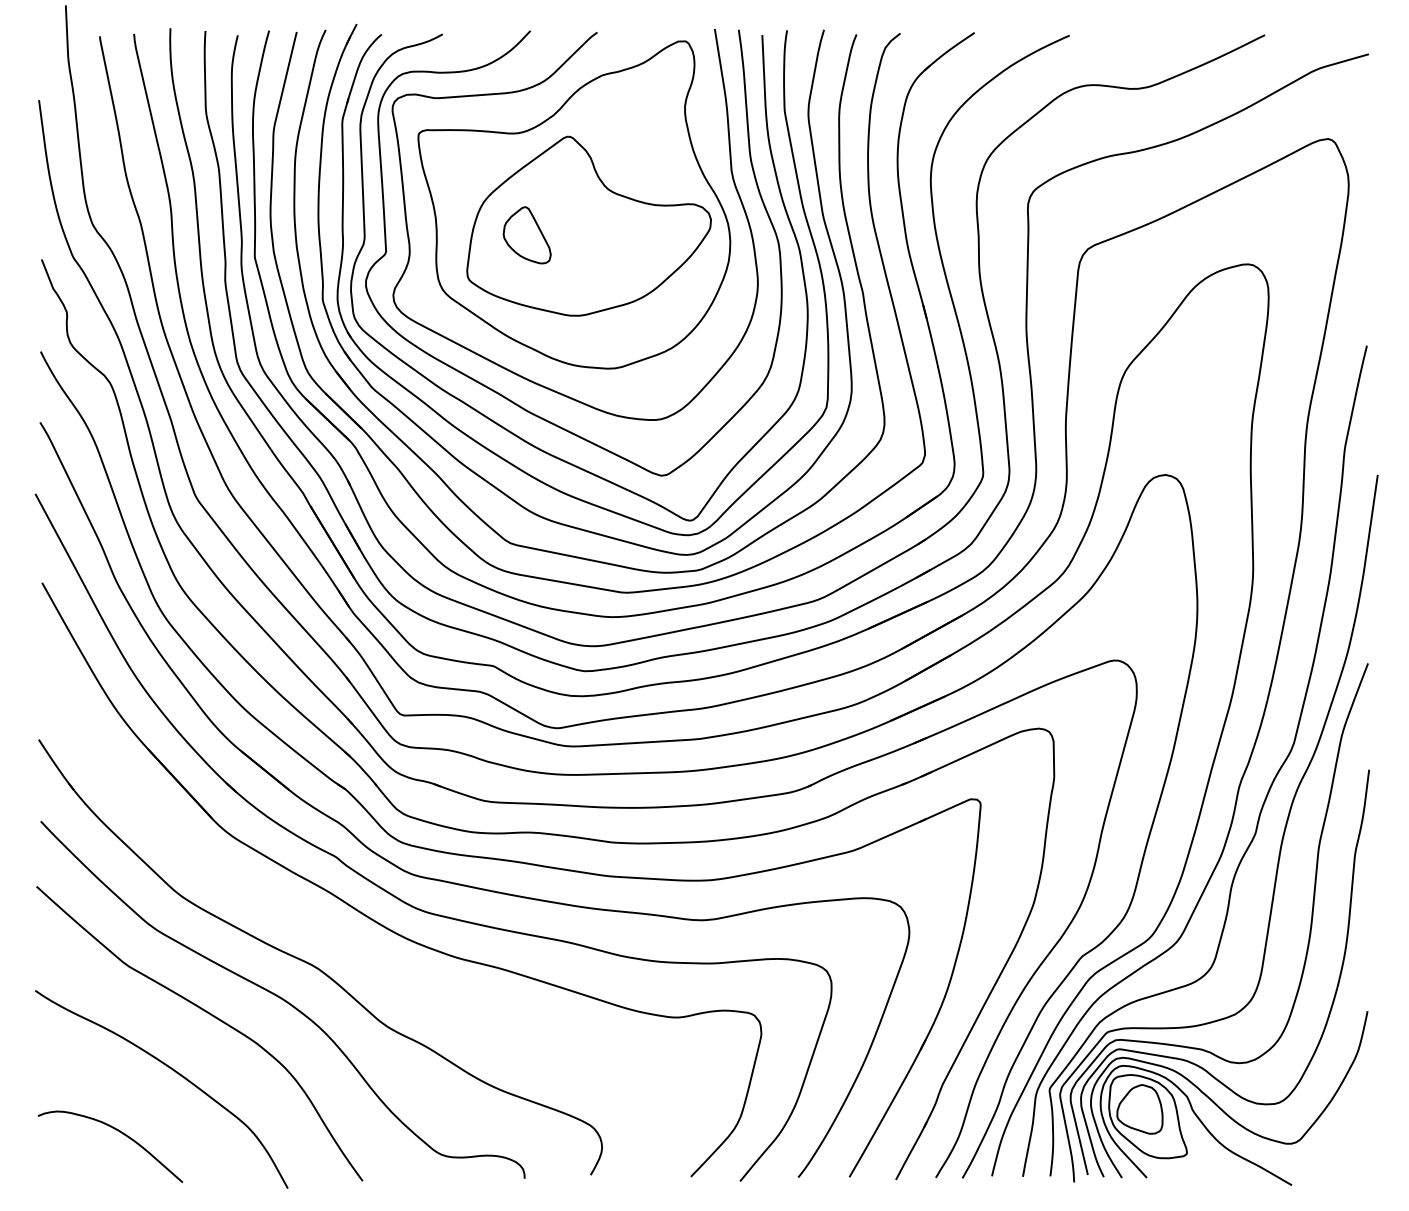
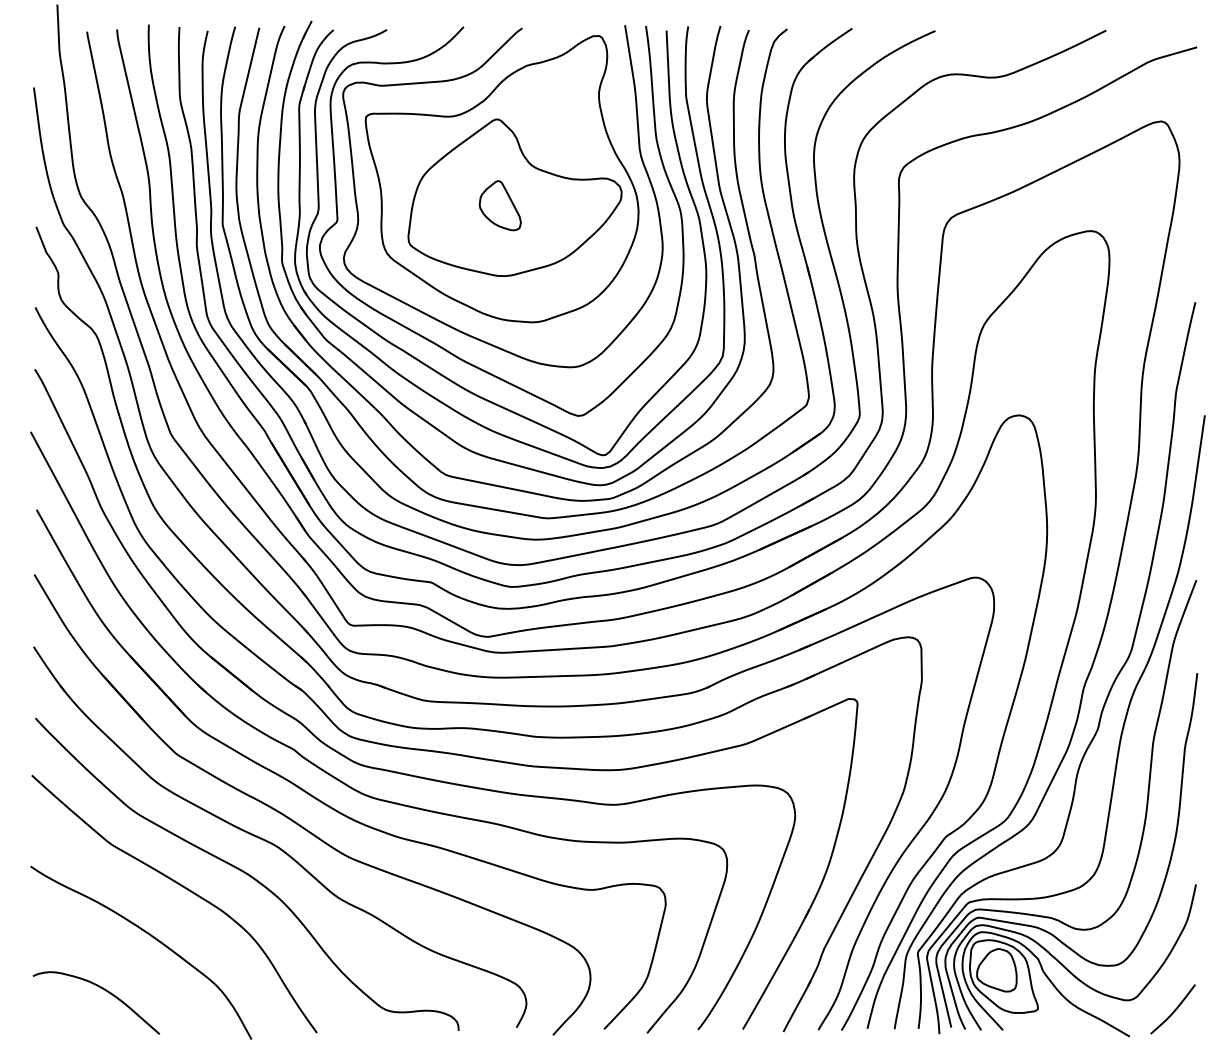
part: (526, 235) -> (499, 205), moved
part: (341, 941) -> (298, 823), added
curve: (1343, 1154) -> (1174, 1009), added

